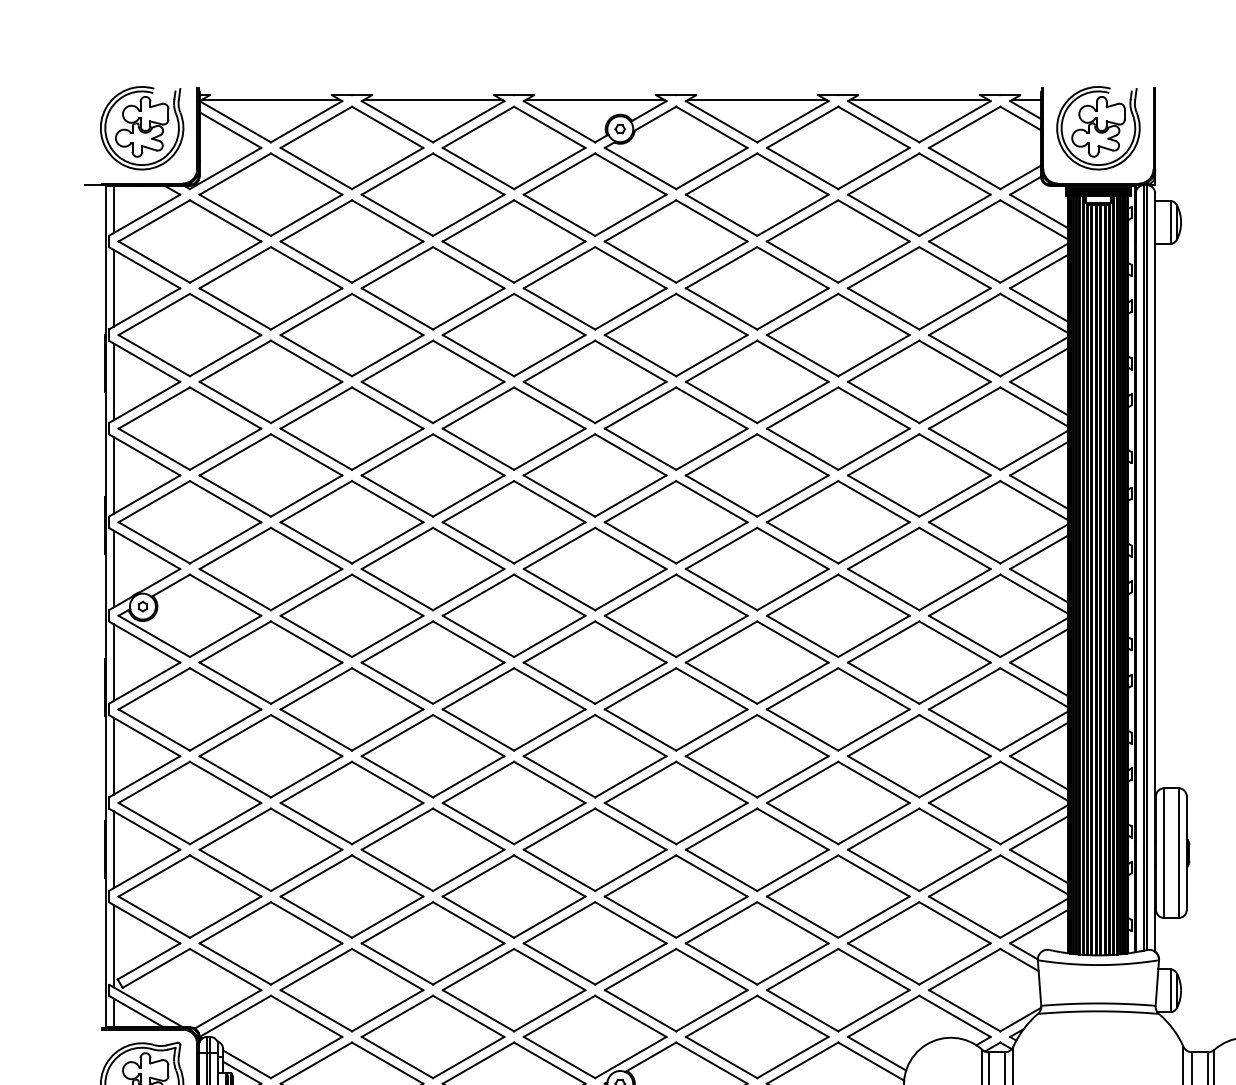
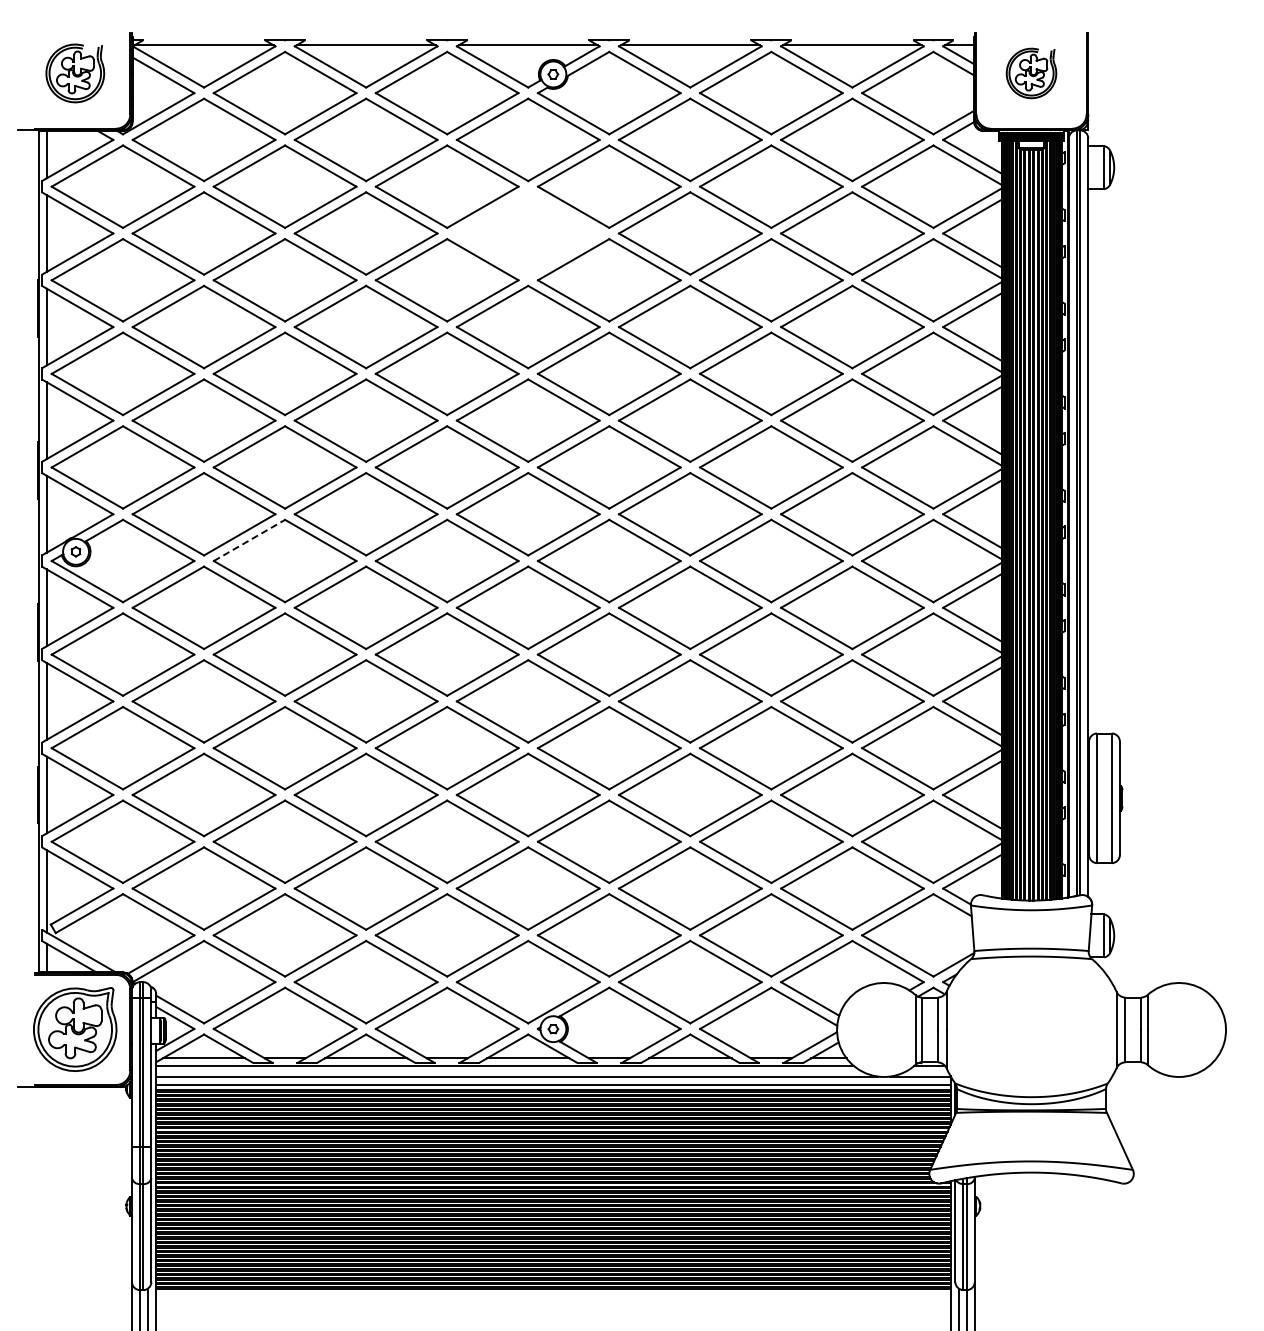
part: (142, 128) -> (75, 73), size x0.7
part: (1098, 128) -> (1031, 73), size x0.6
part: (594, 288) -> (527, 233), removed
line: (316, 595) -> (249, 540), solid -> dashed

